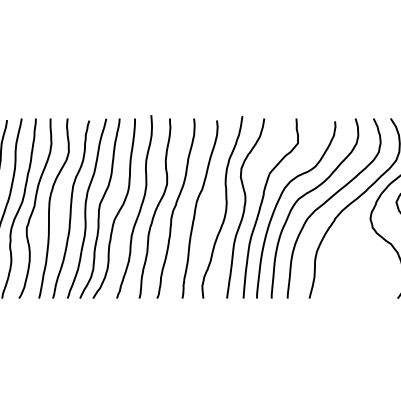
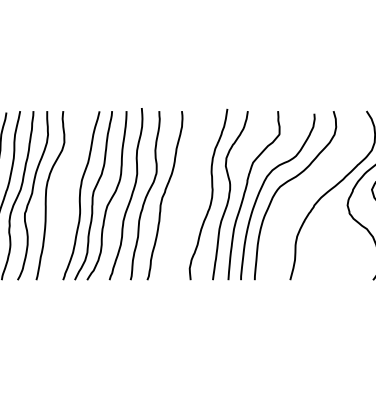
curve: (329, 200) -> (309, 188), removed
curve: (70, 209) -> (65, 196), removed
curve: (196, 209) -> (184, 196), removed

